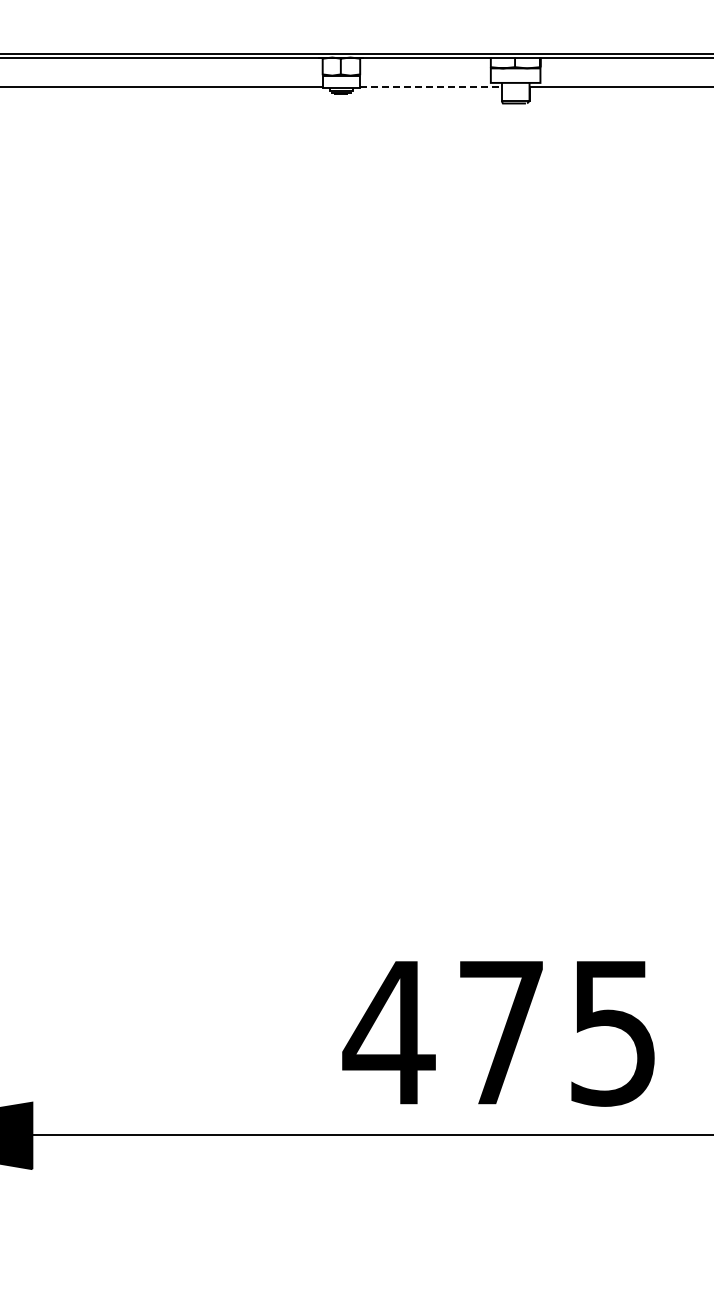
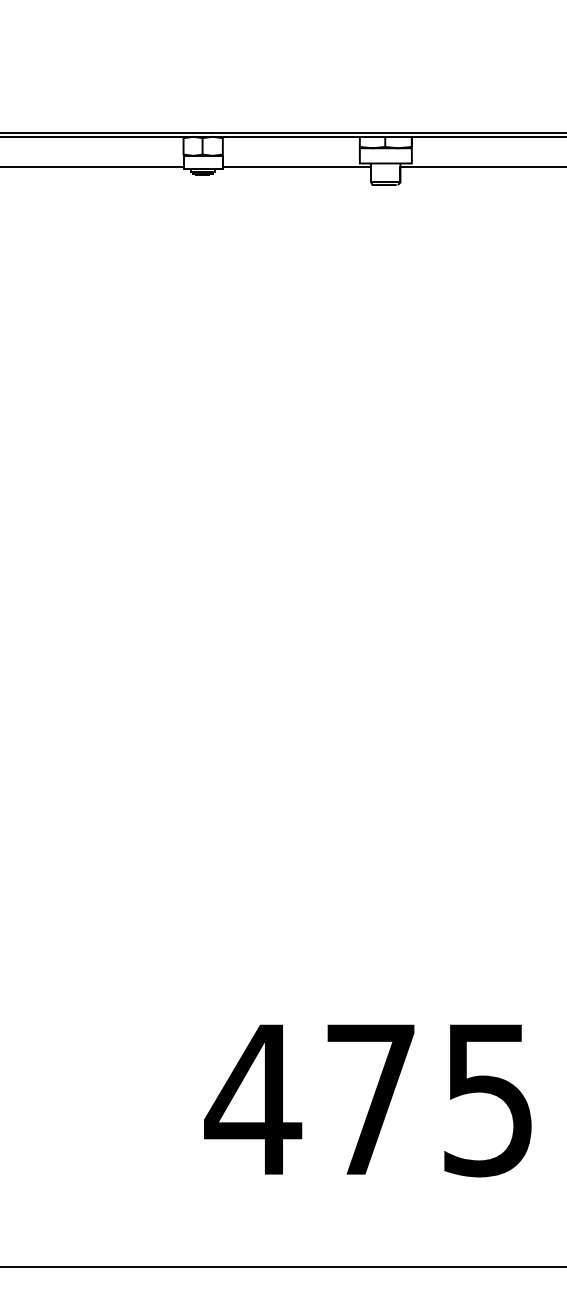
line: (430, 86) -> (296, 167), dashed -> solid
text: (498, 1033) -> (367, 1100), moved

